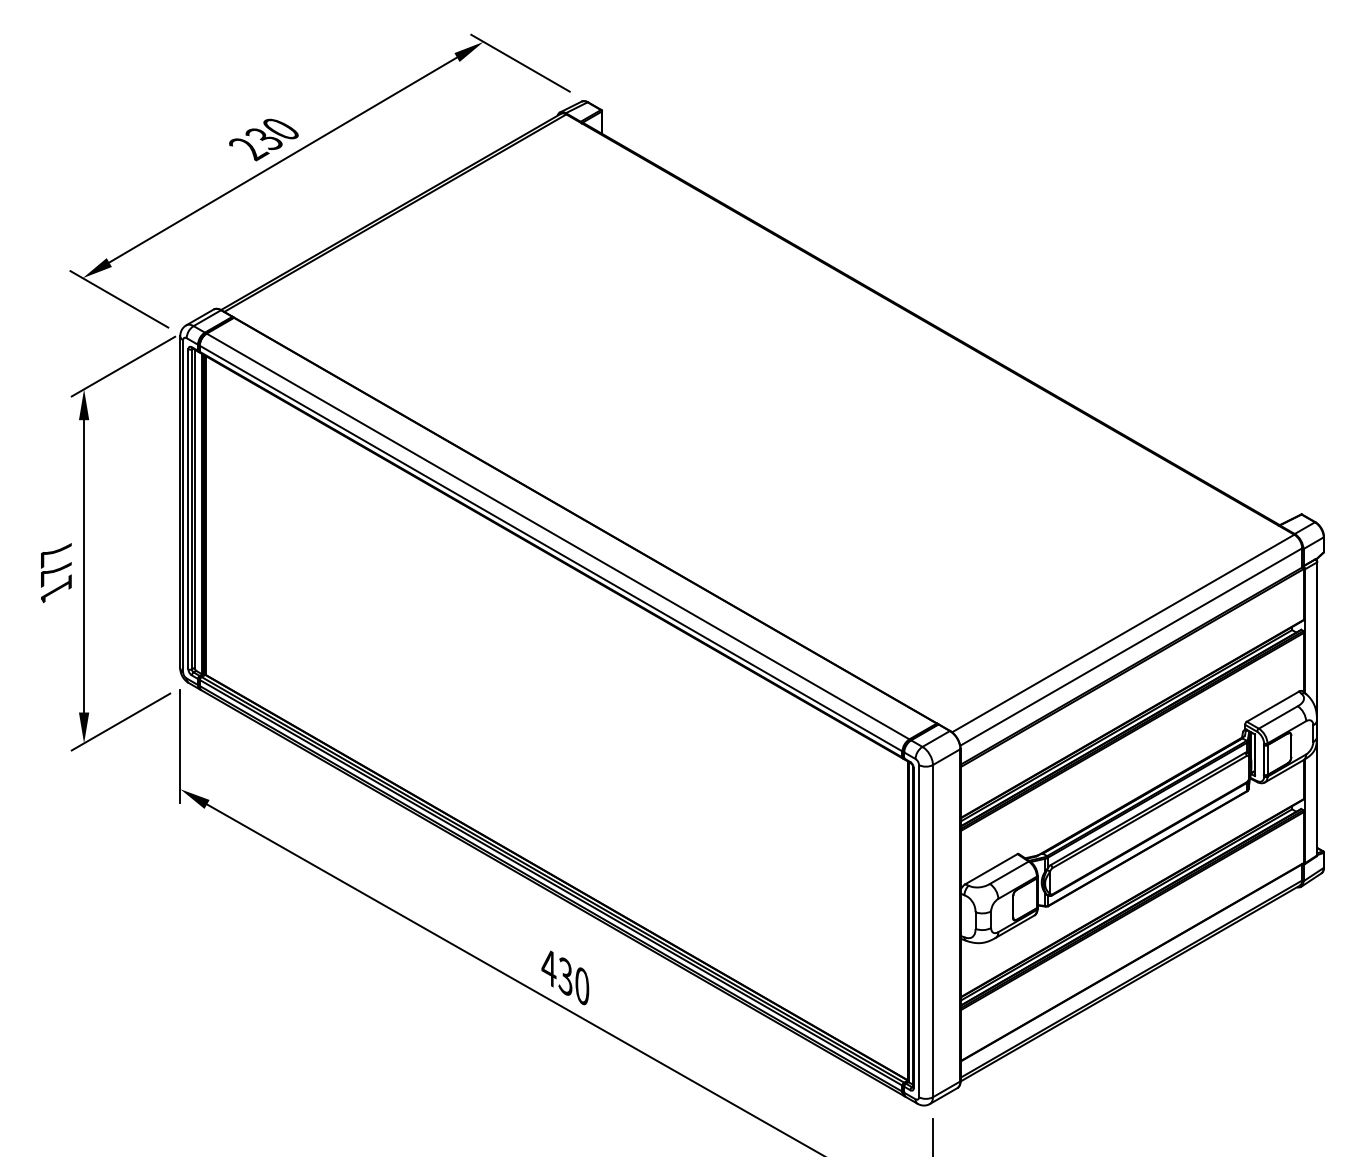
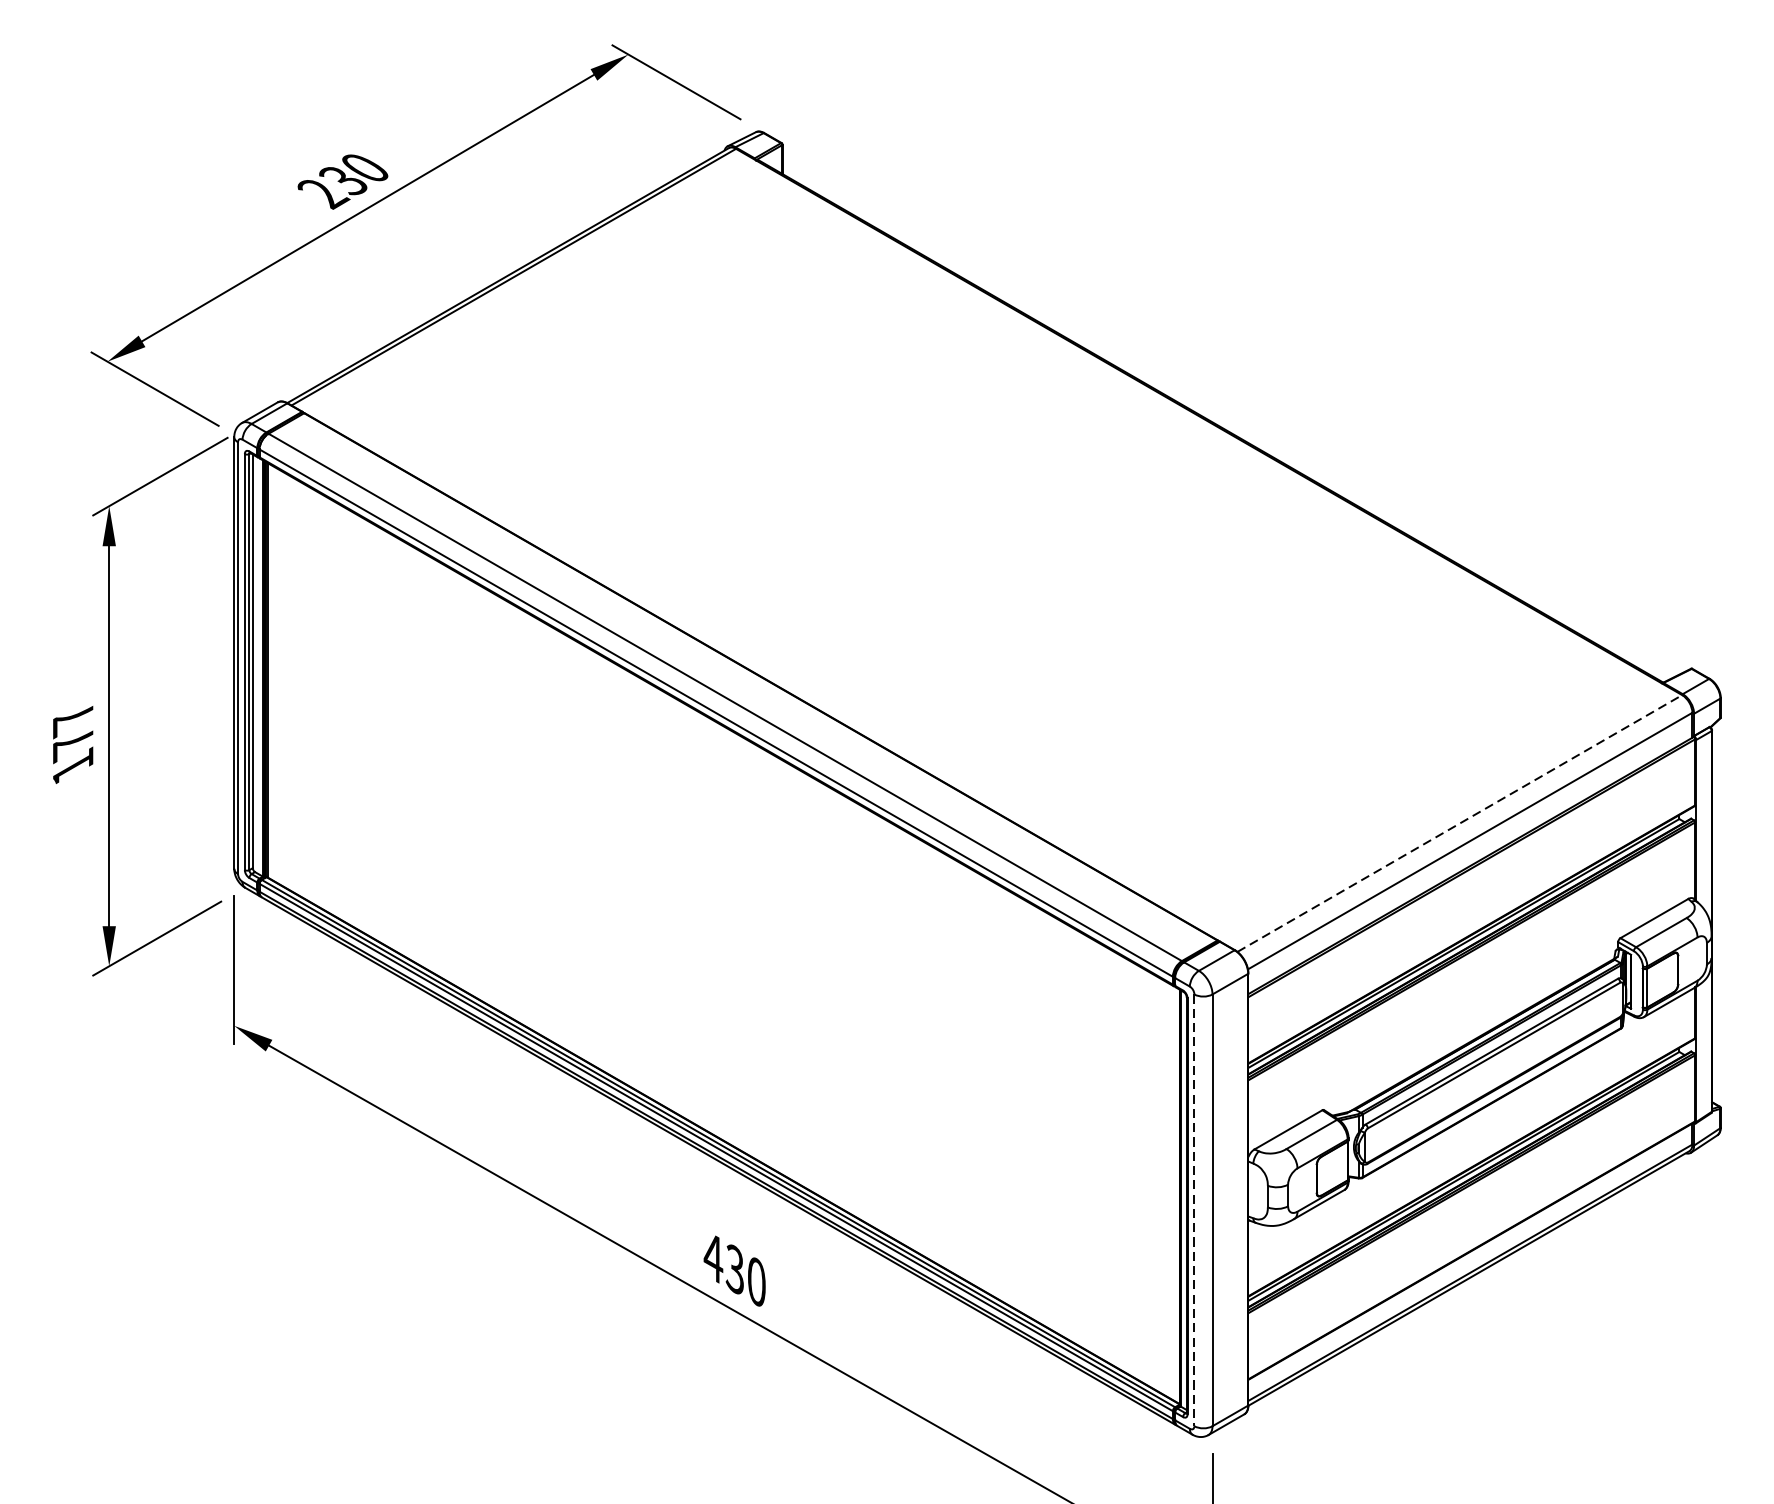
line: (1123, 633) -> (1460, 823), solid -> dashed
line: (919, 931) -> (1195, 1210), solid -> dashed

